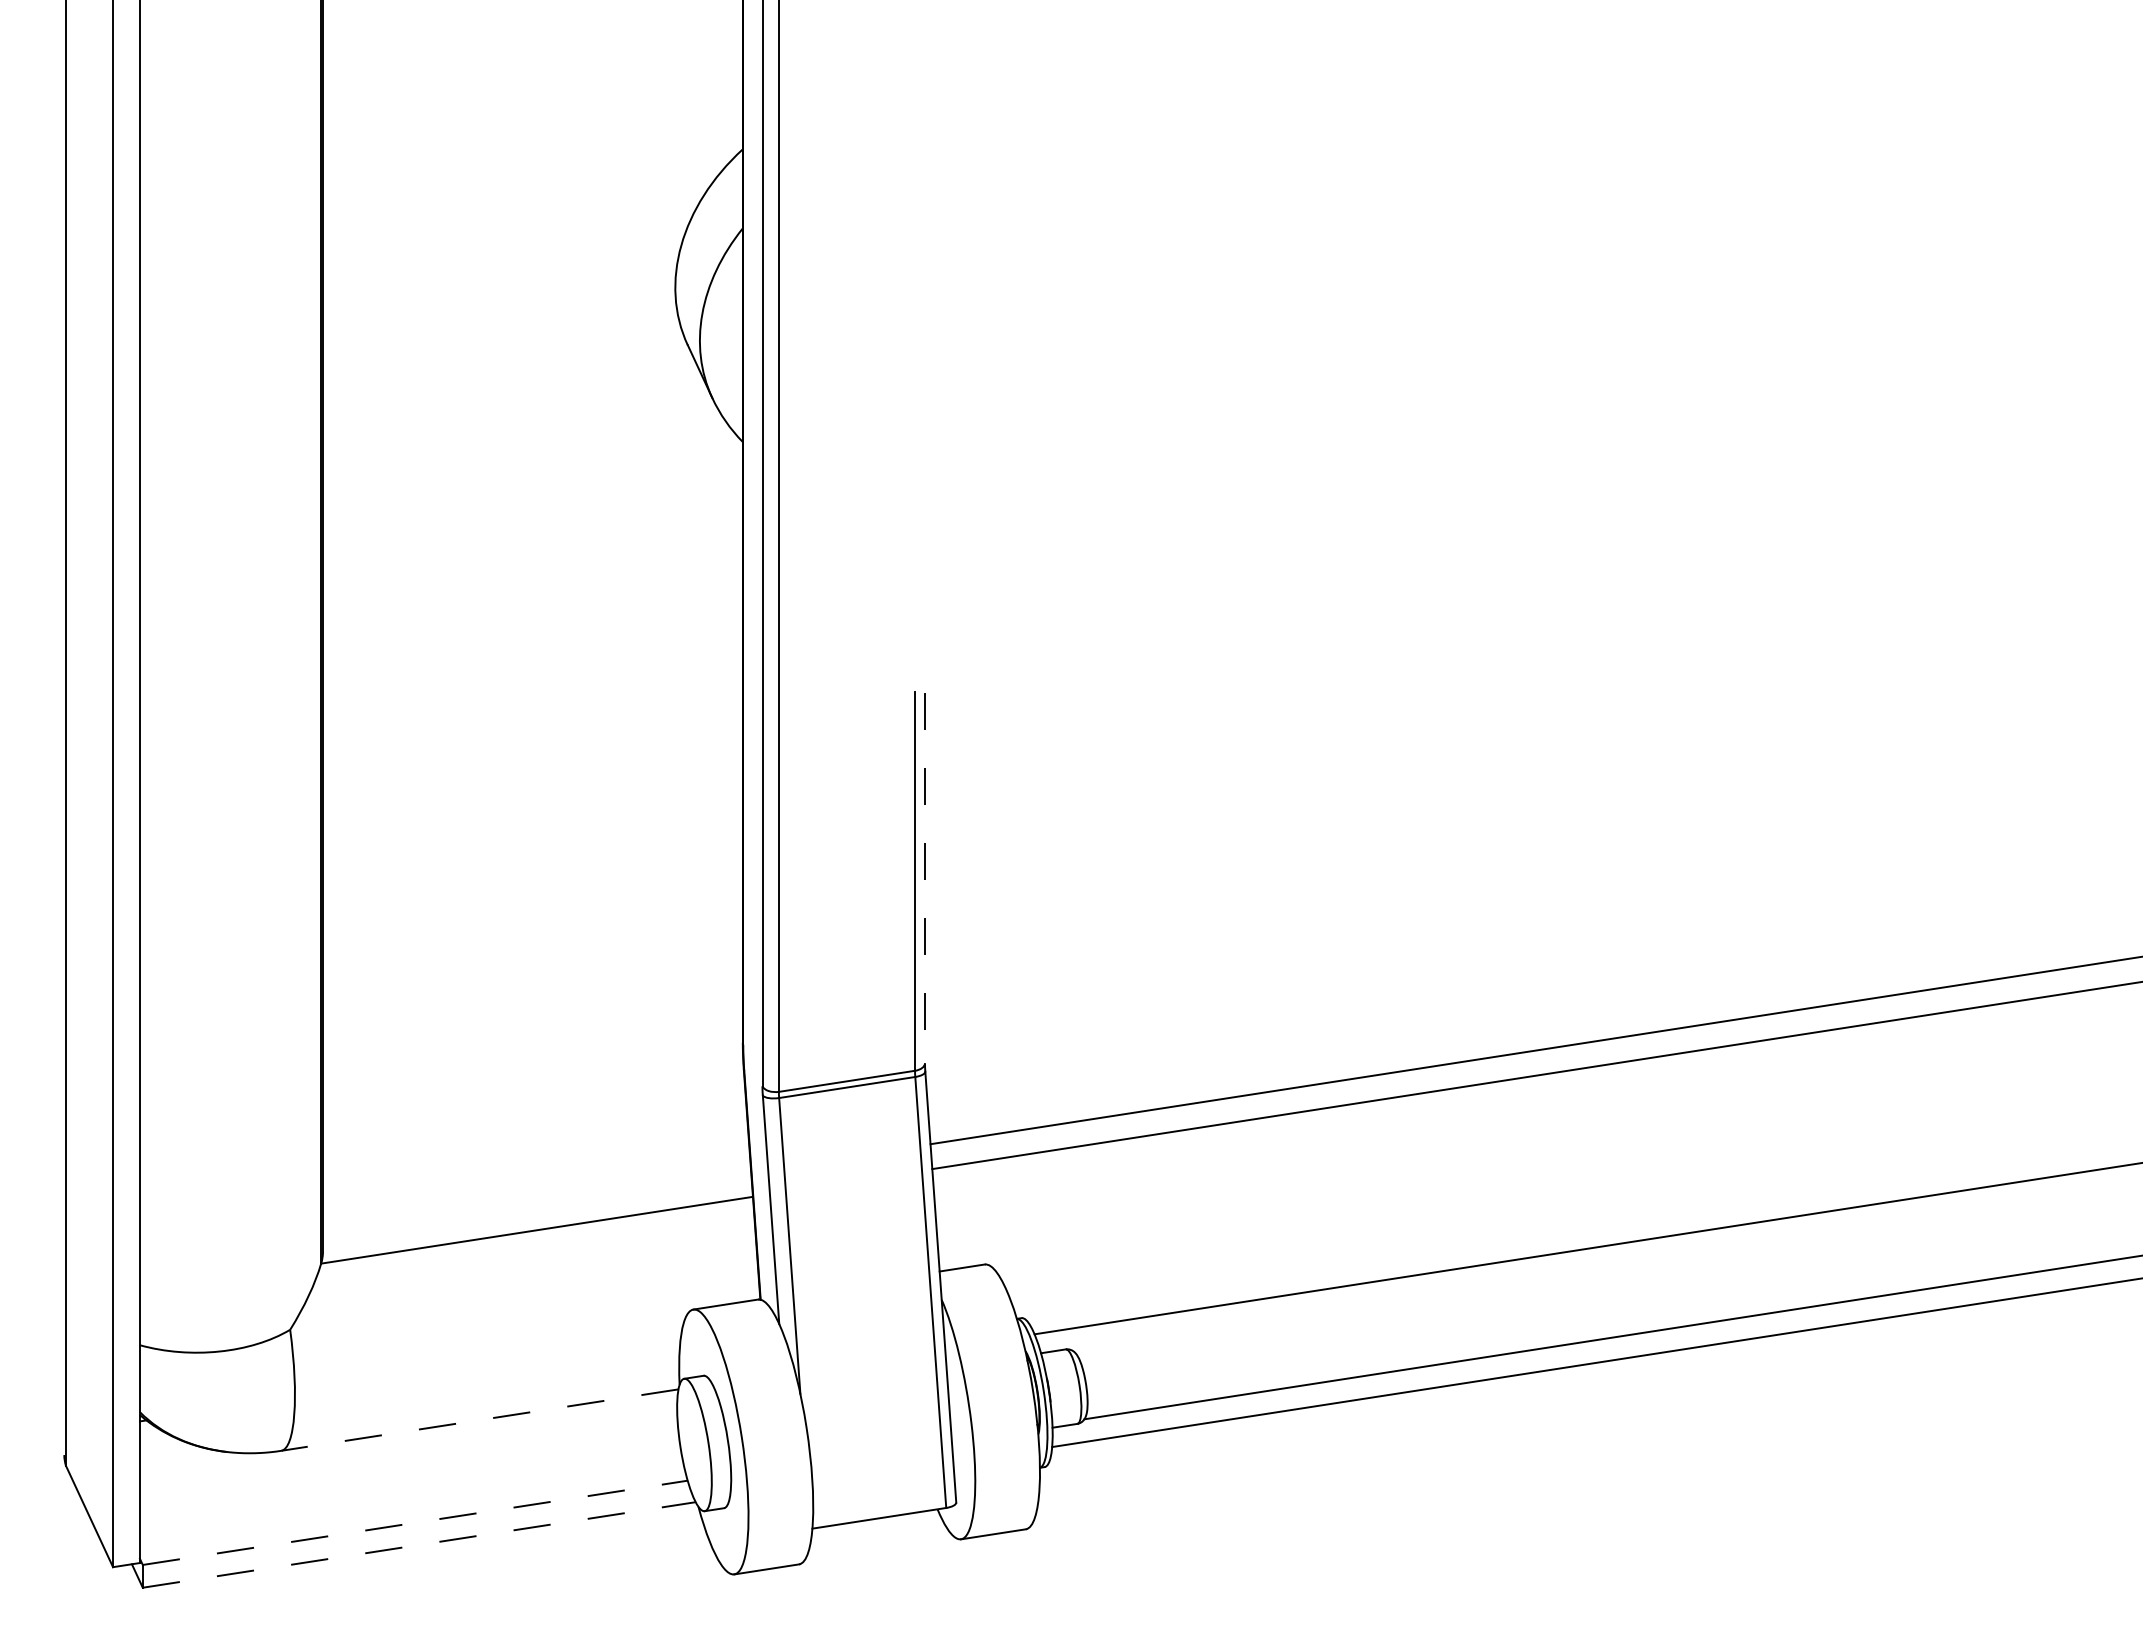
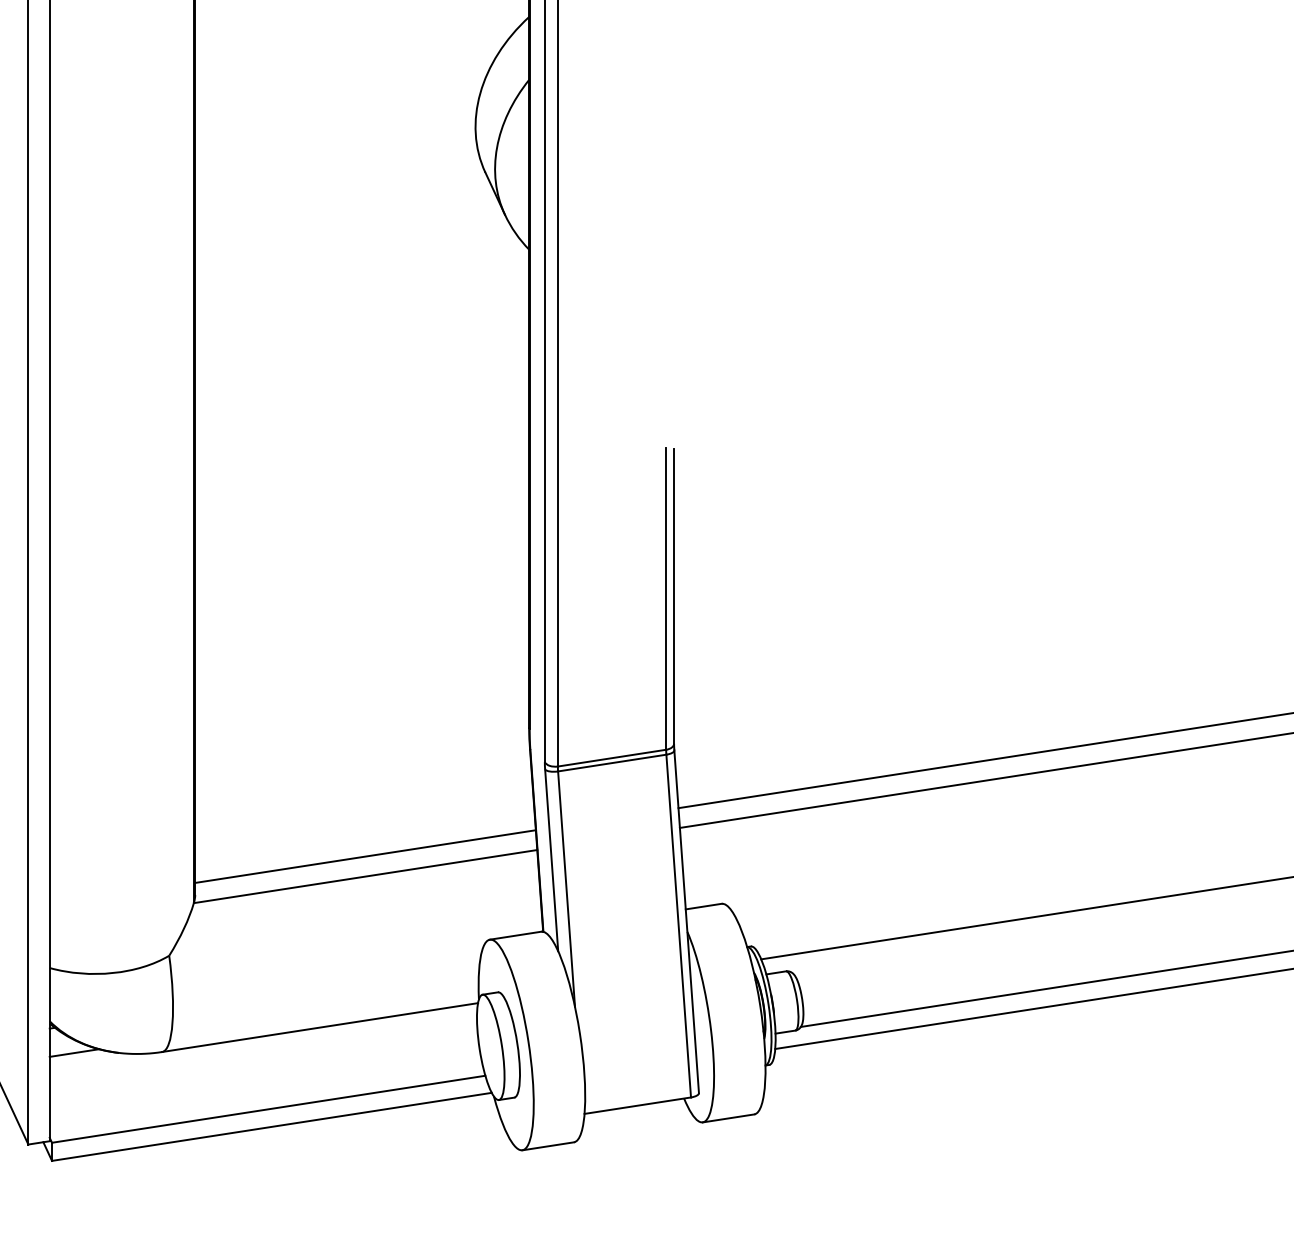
line: (924, 878) -> (673, 596), dashed -> solid
line: (536, 1204) -> (365, 856), added
line: (479, 1420) -> (319, 1027), dashed -> solid
line: (170, 1451) -> (74, 1052), added
line: (415, 1522) -> (268, 1109), dashed -> solid
line: (419, 1544) -> (272, 1126), dashed -> solid

